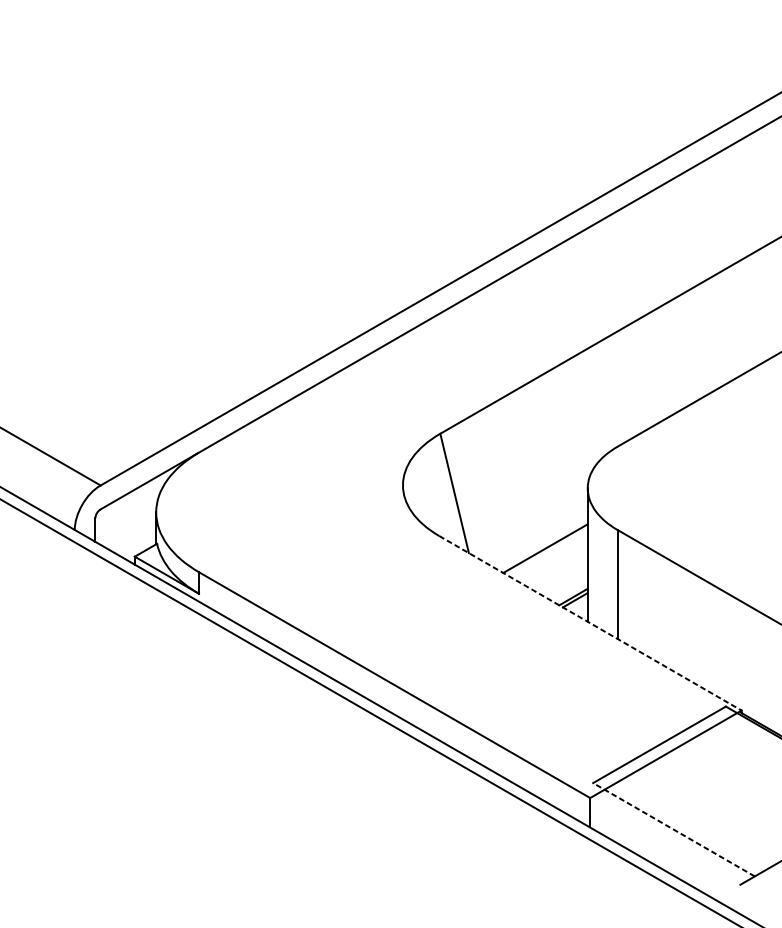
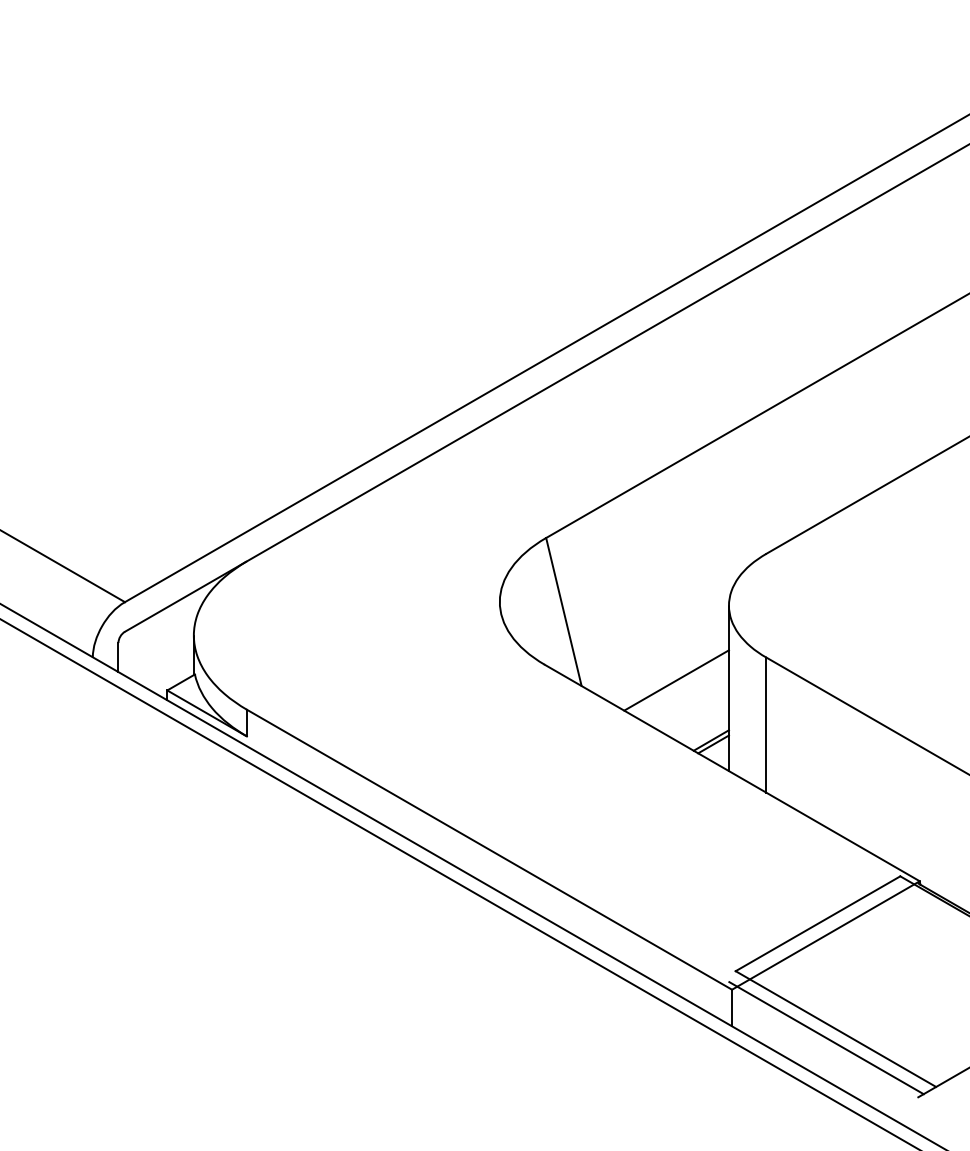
line: (590, 623) -> (732, 773), dashed -> solid
line: (673, 830) -> (835, 1029), dashed -> solid
line: (666, 837) -> (826, 1038), added

